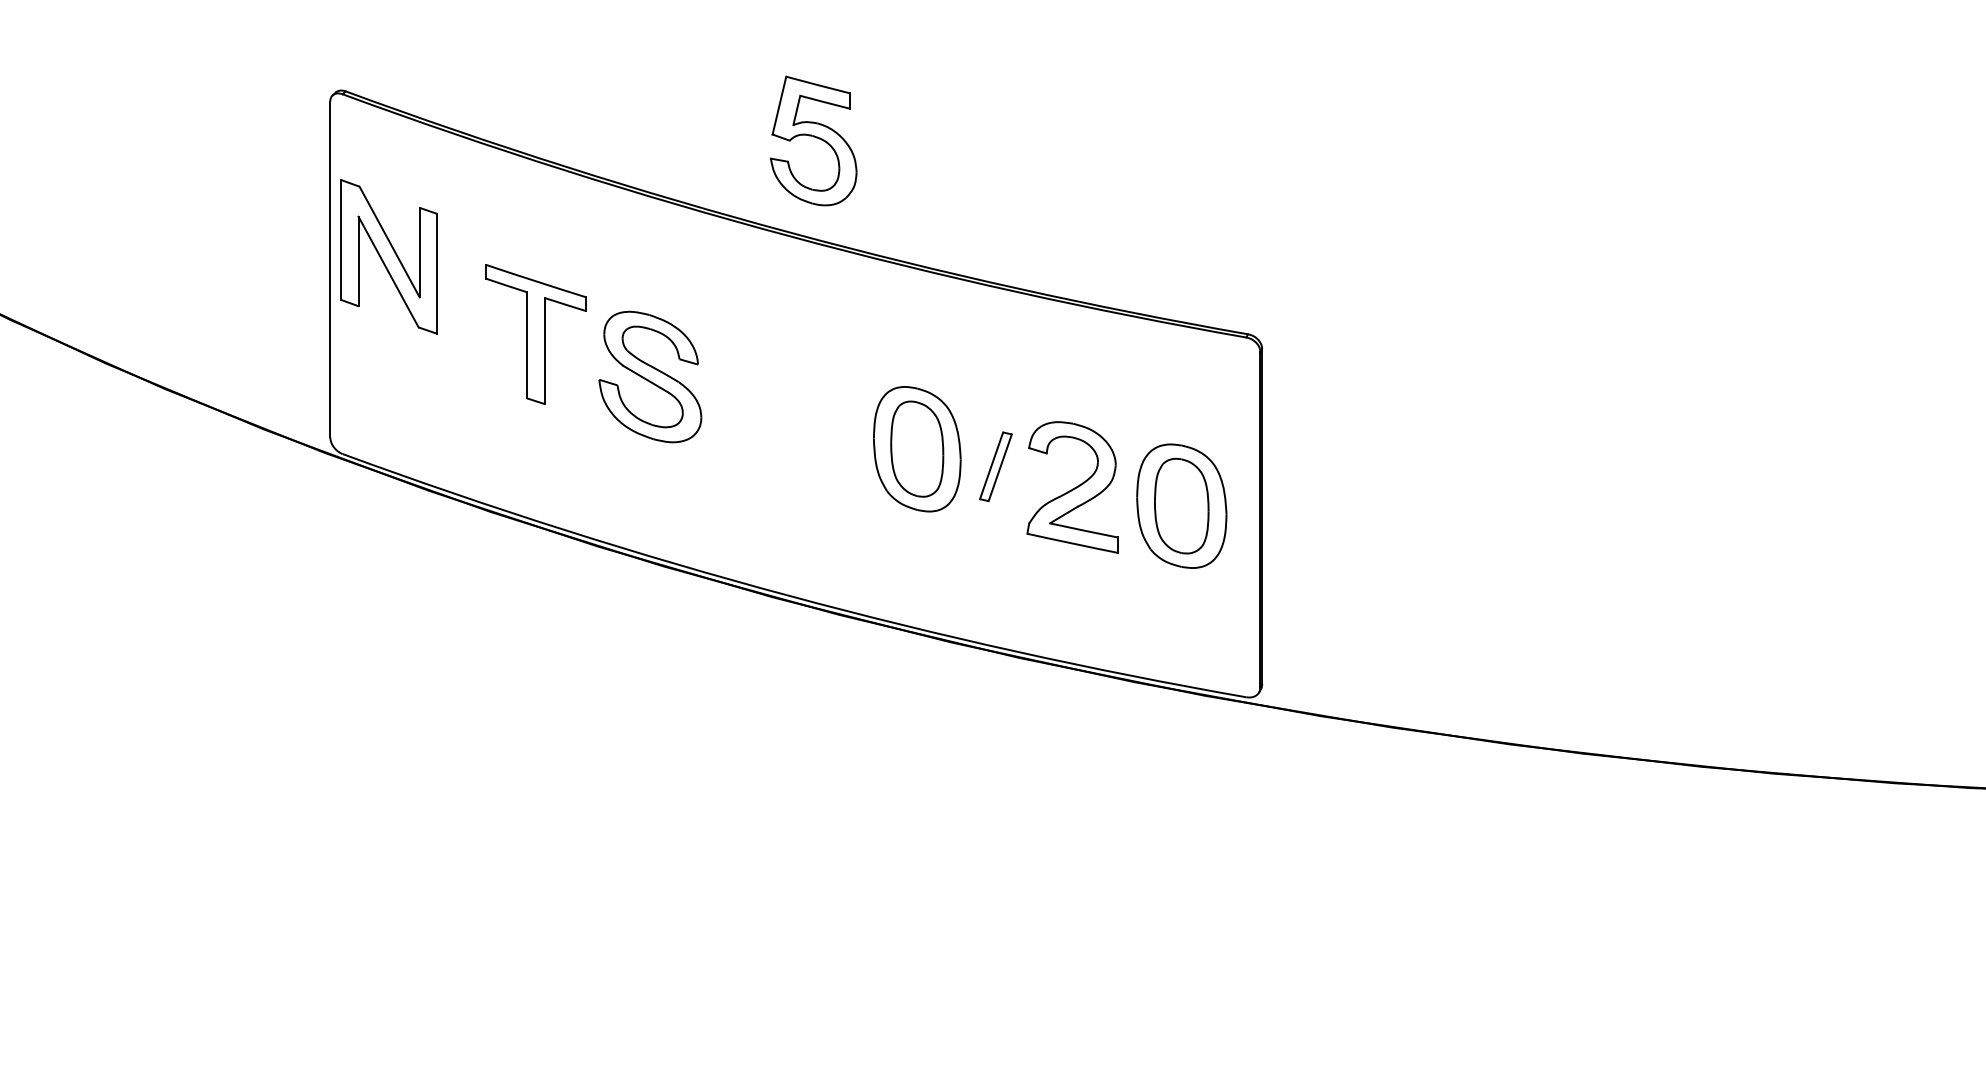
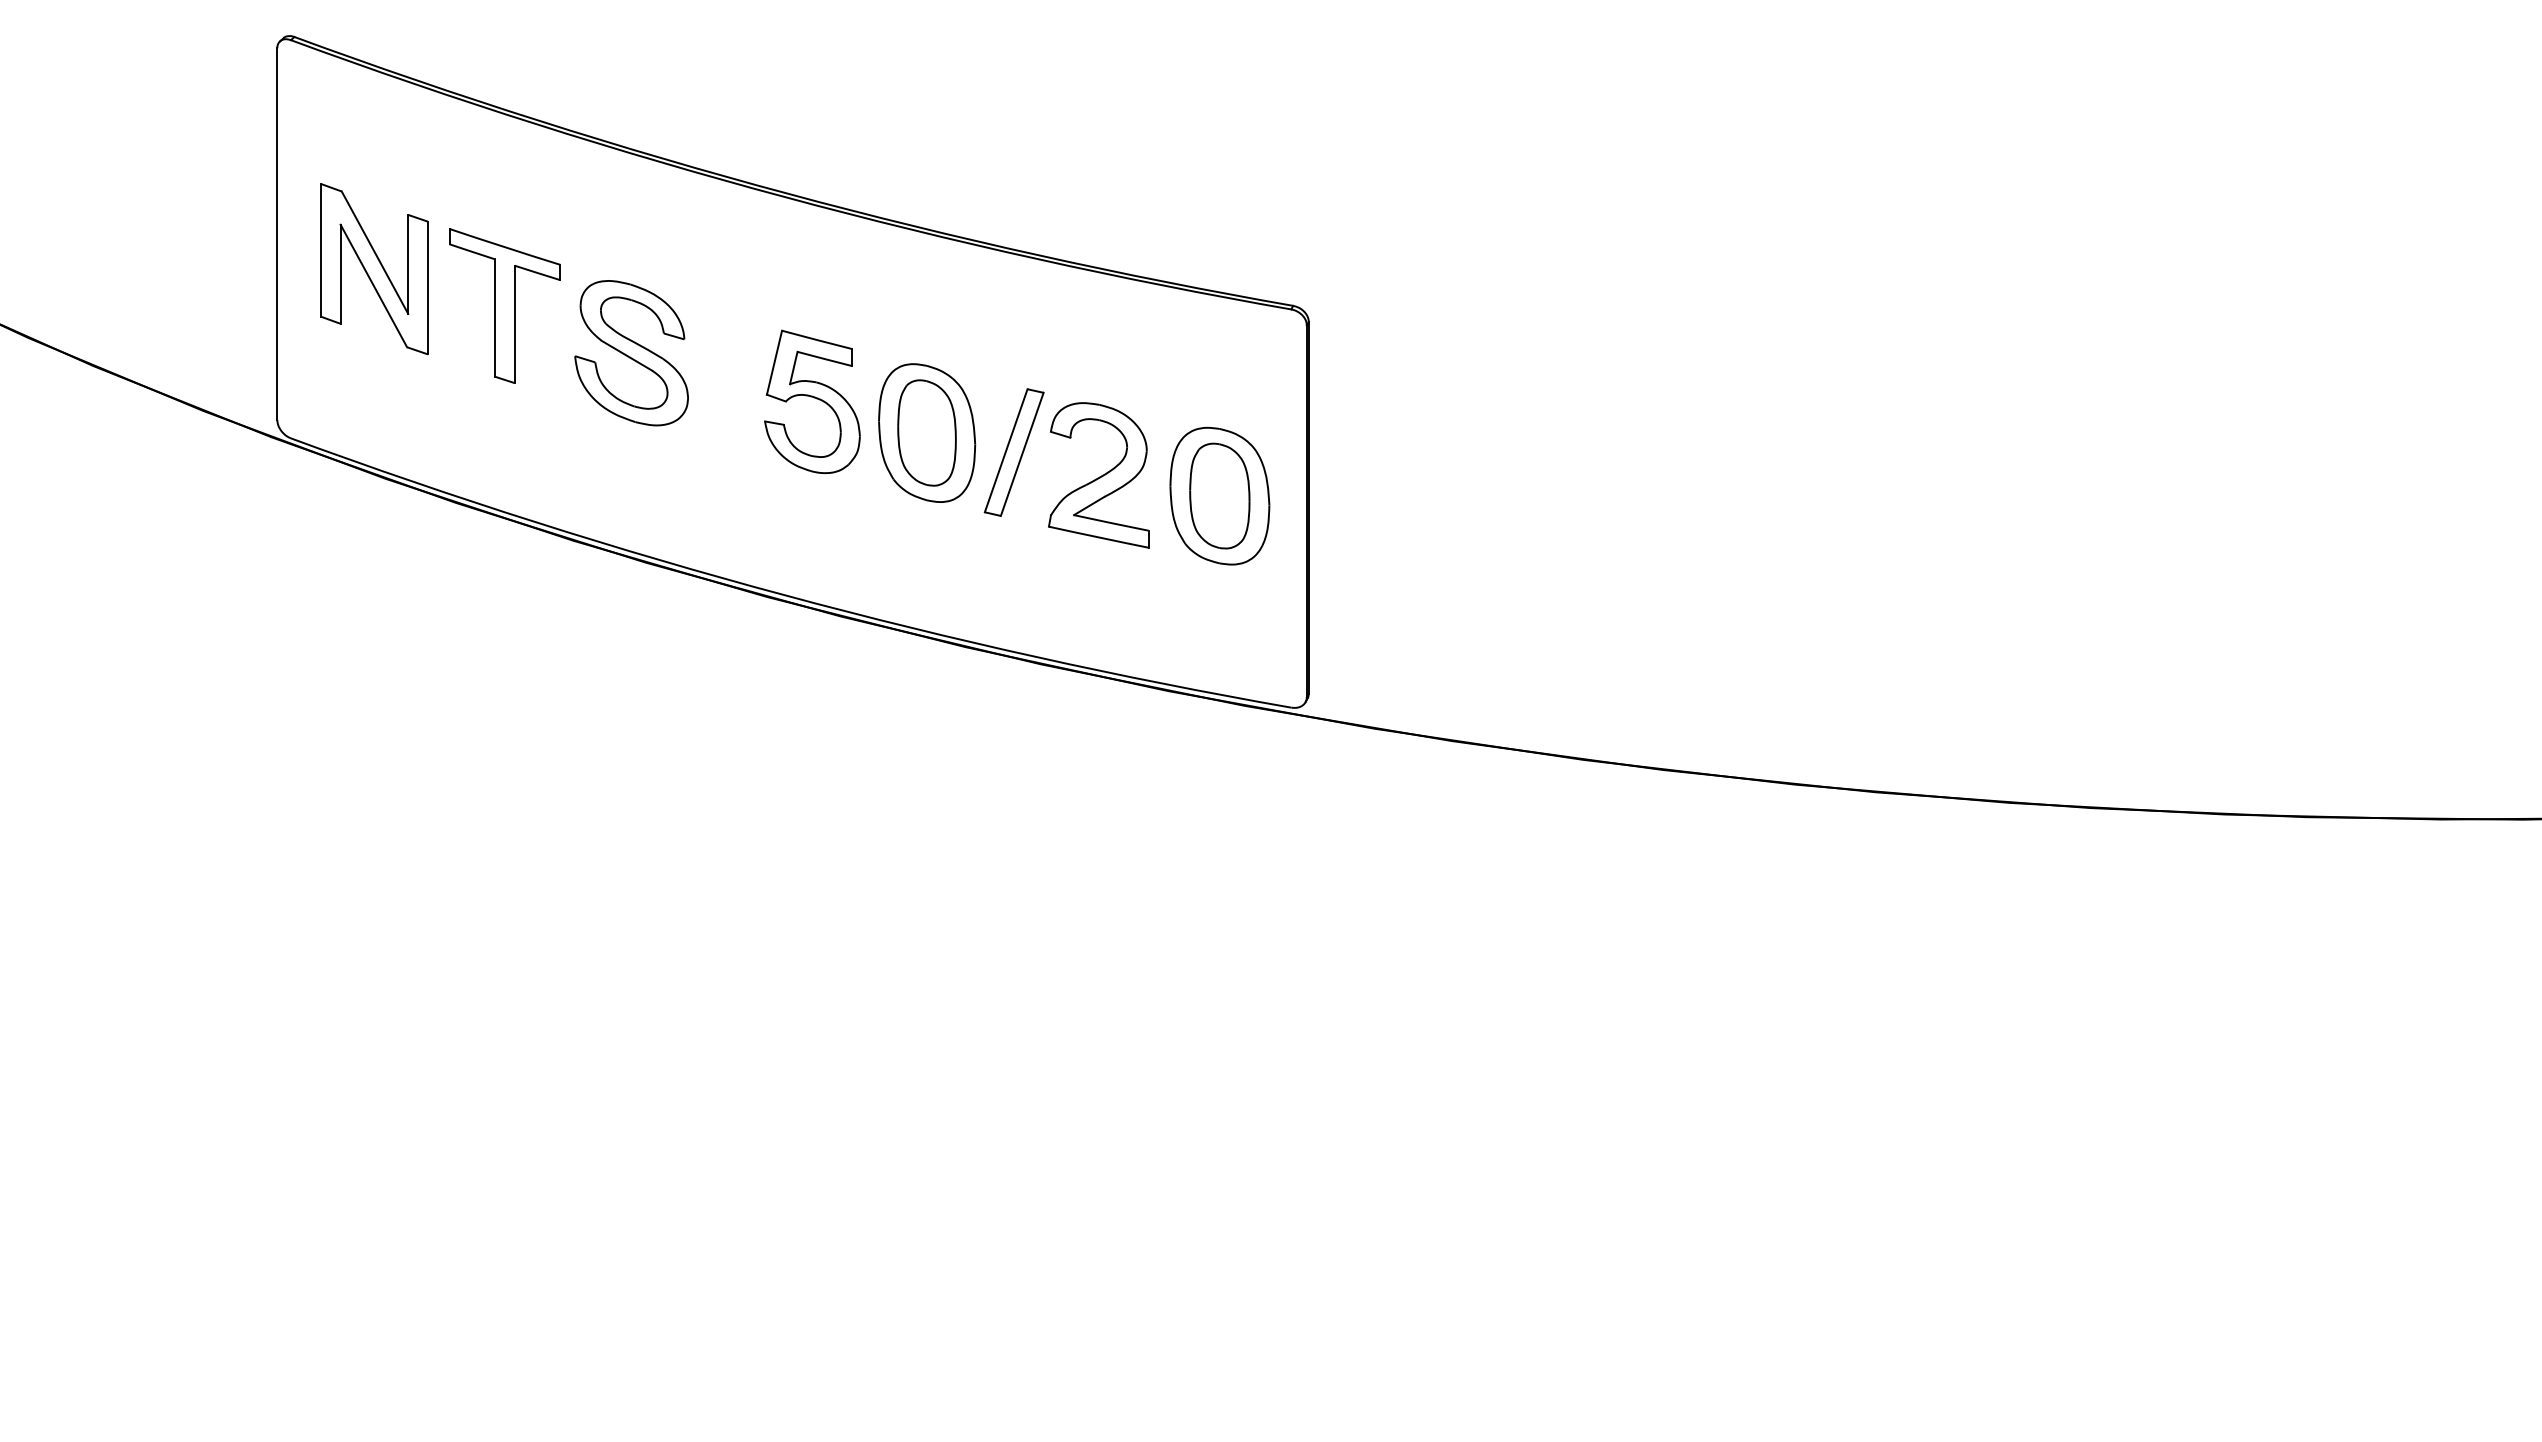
part: (813, 140) -> (812, 401), moved
part: (389, 257) -> (374, 269), moved
part: (995, 466) -> (1013, 452), size x1.67

